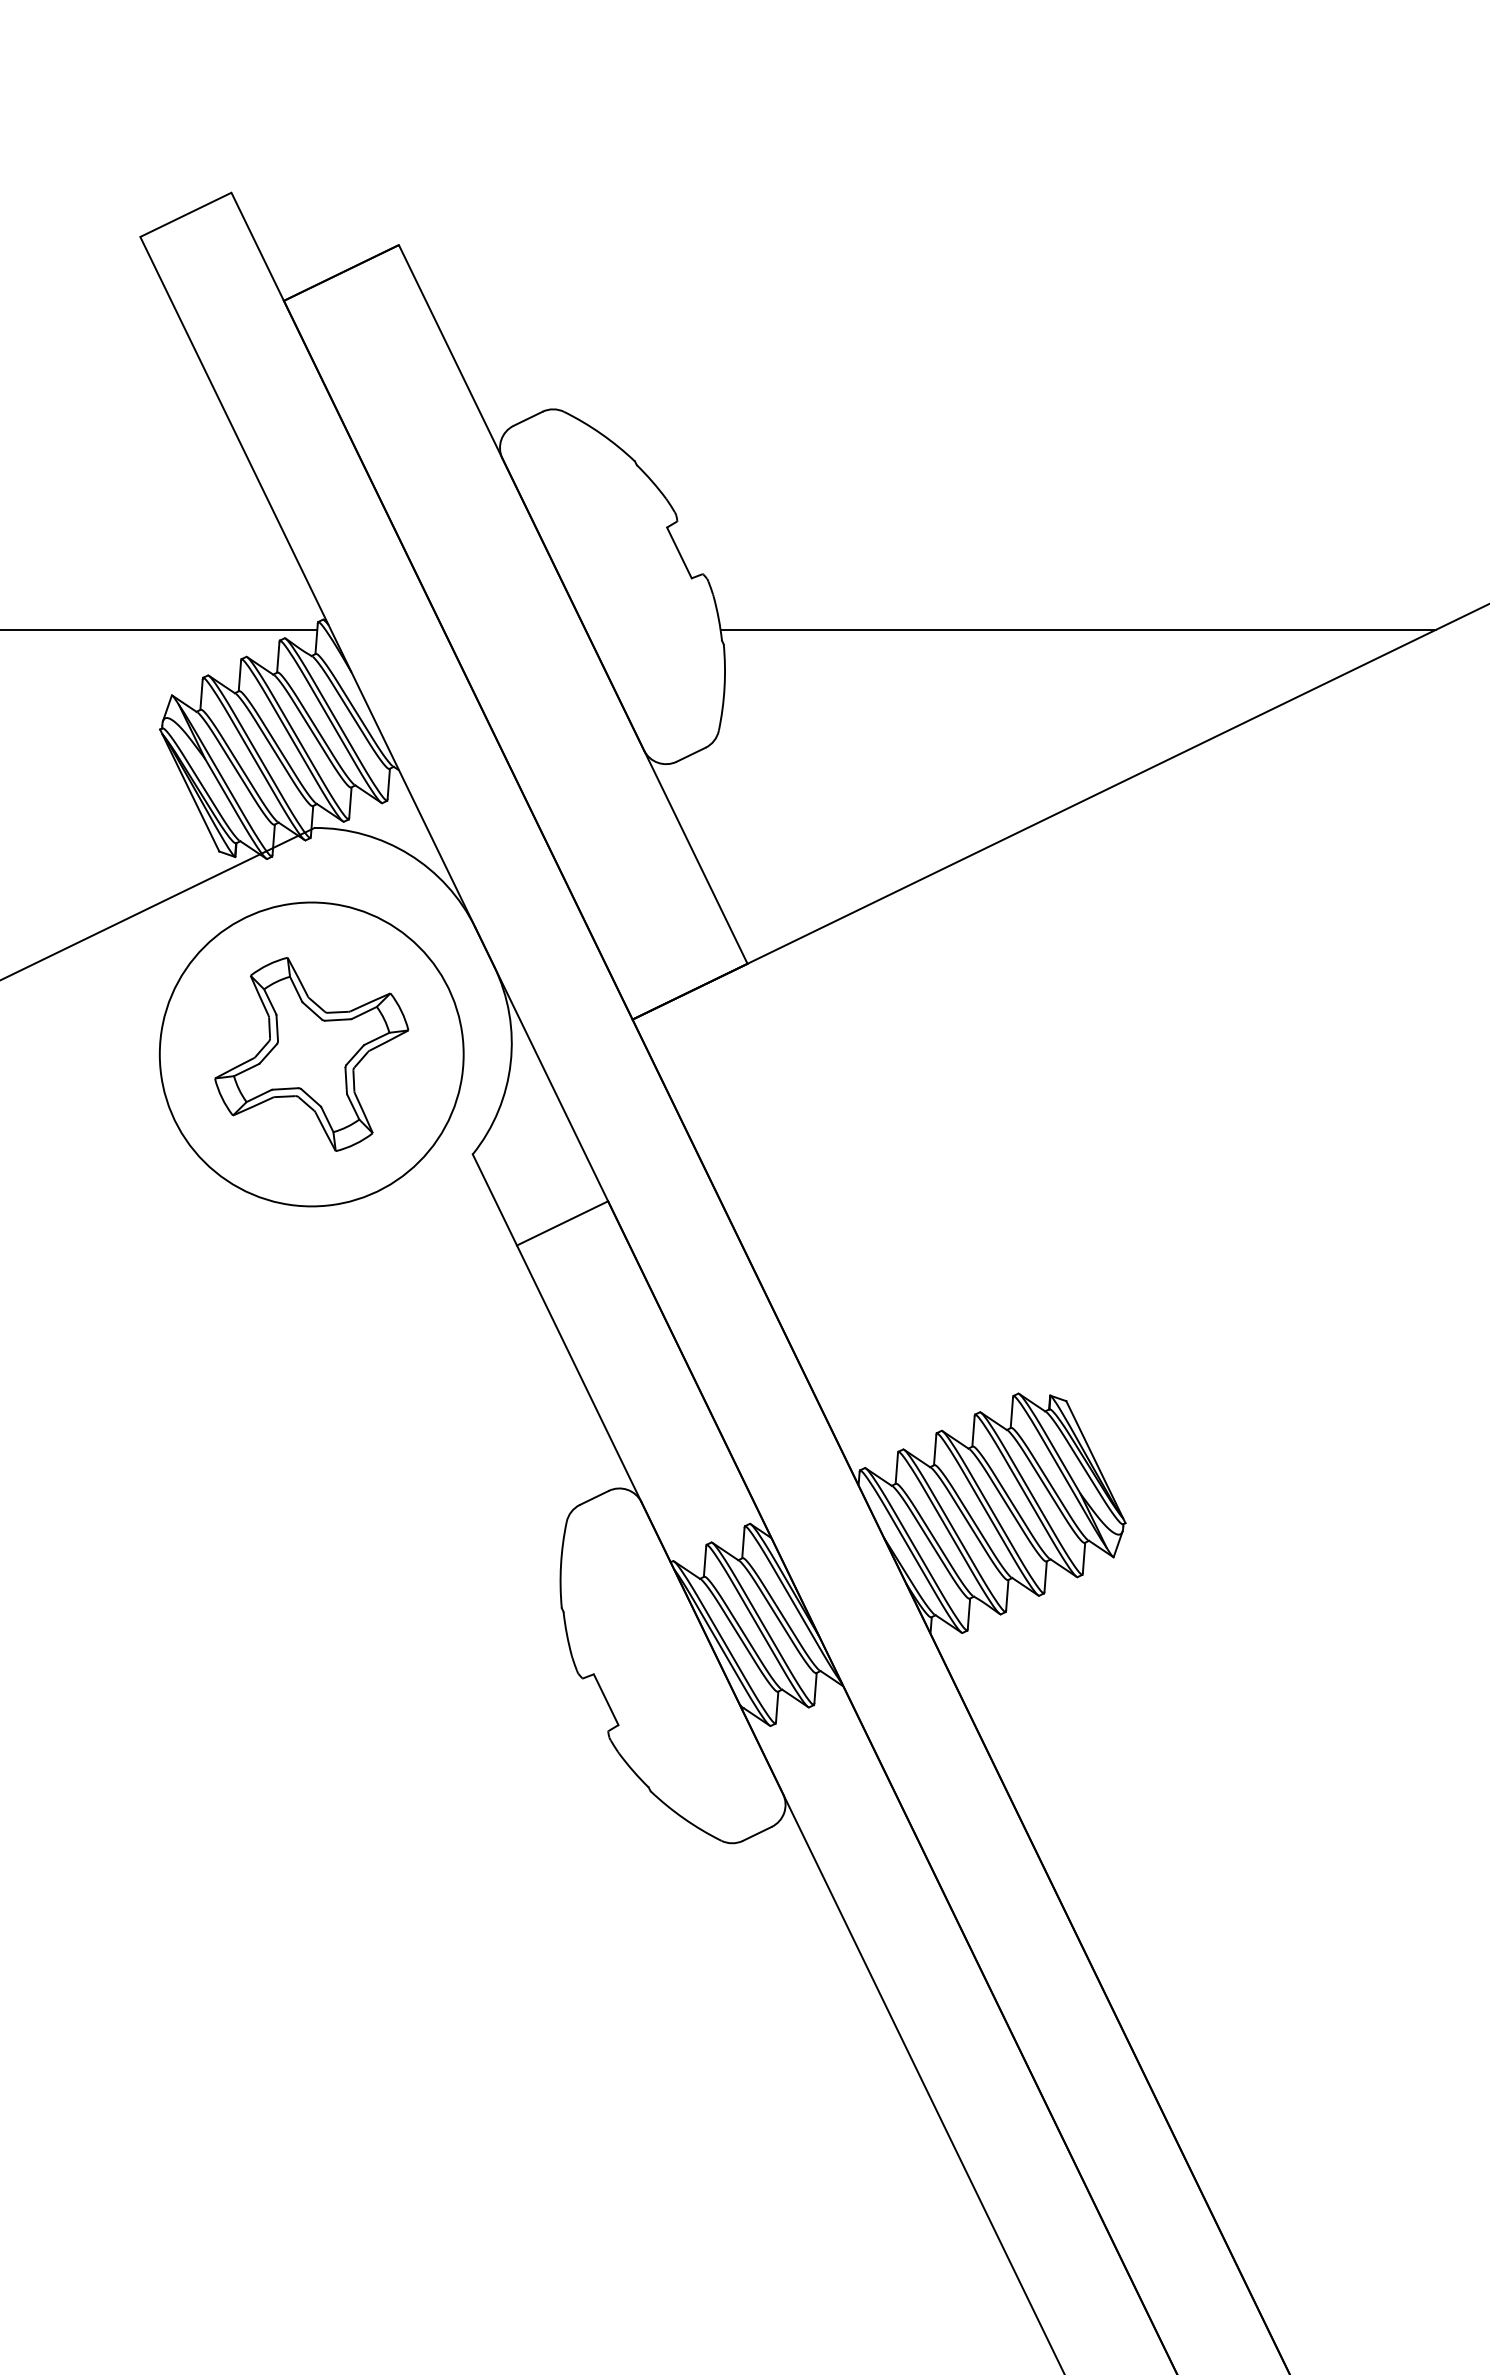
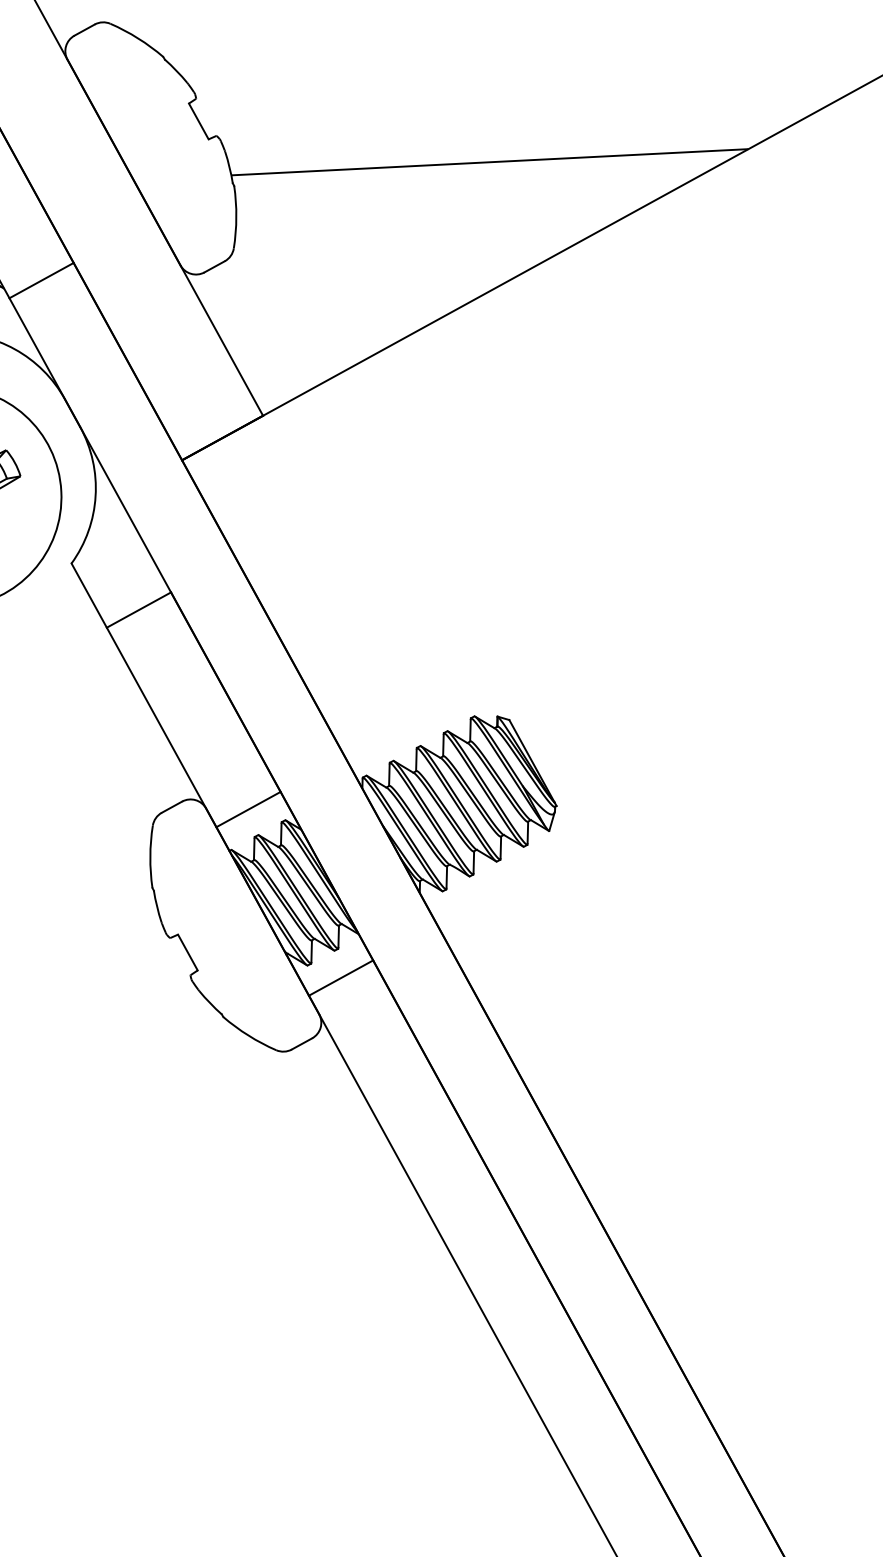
line: (450, 761) -> (41, 280), added
line: (699, 1506) -> (248, 809), added
line: (815, 1745) -> (340, 977), added

